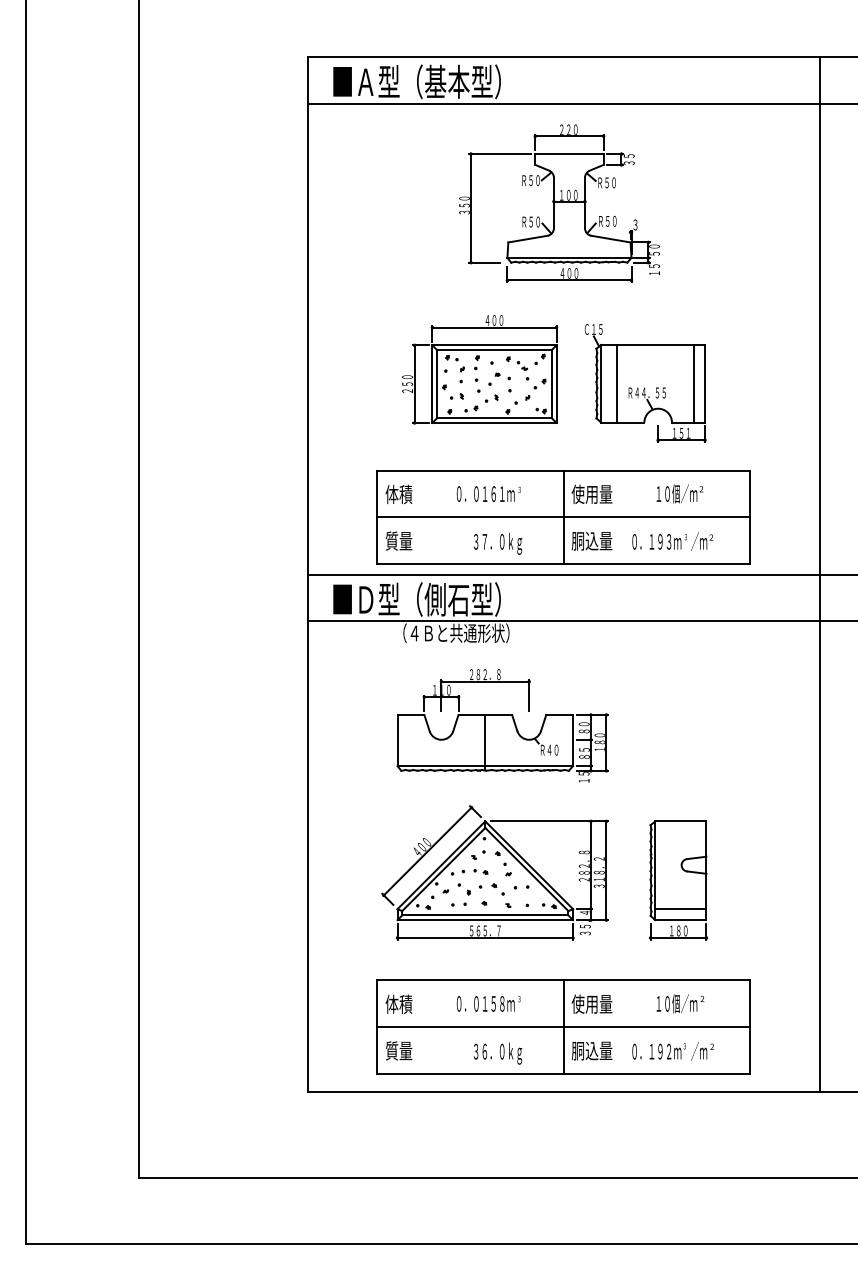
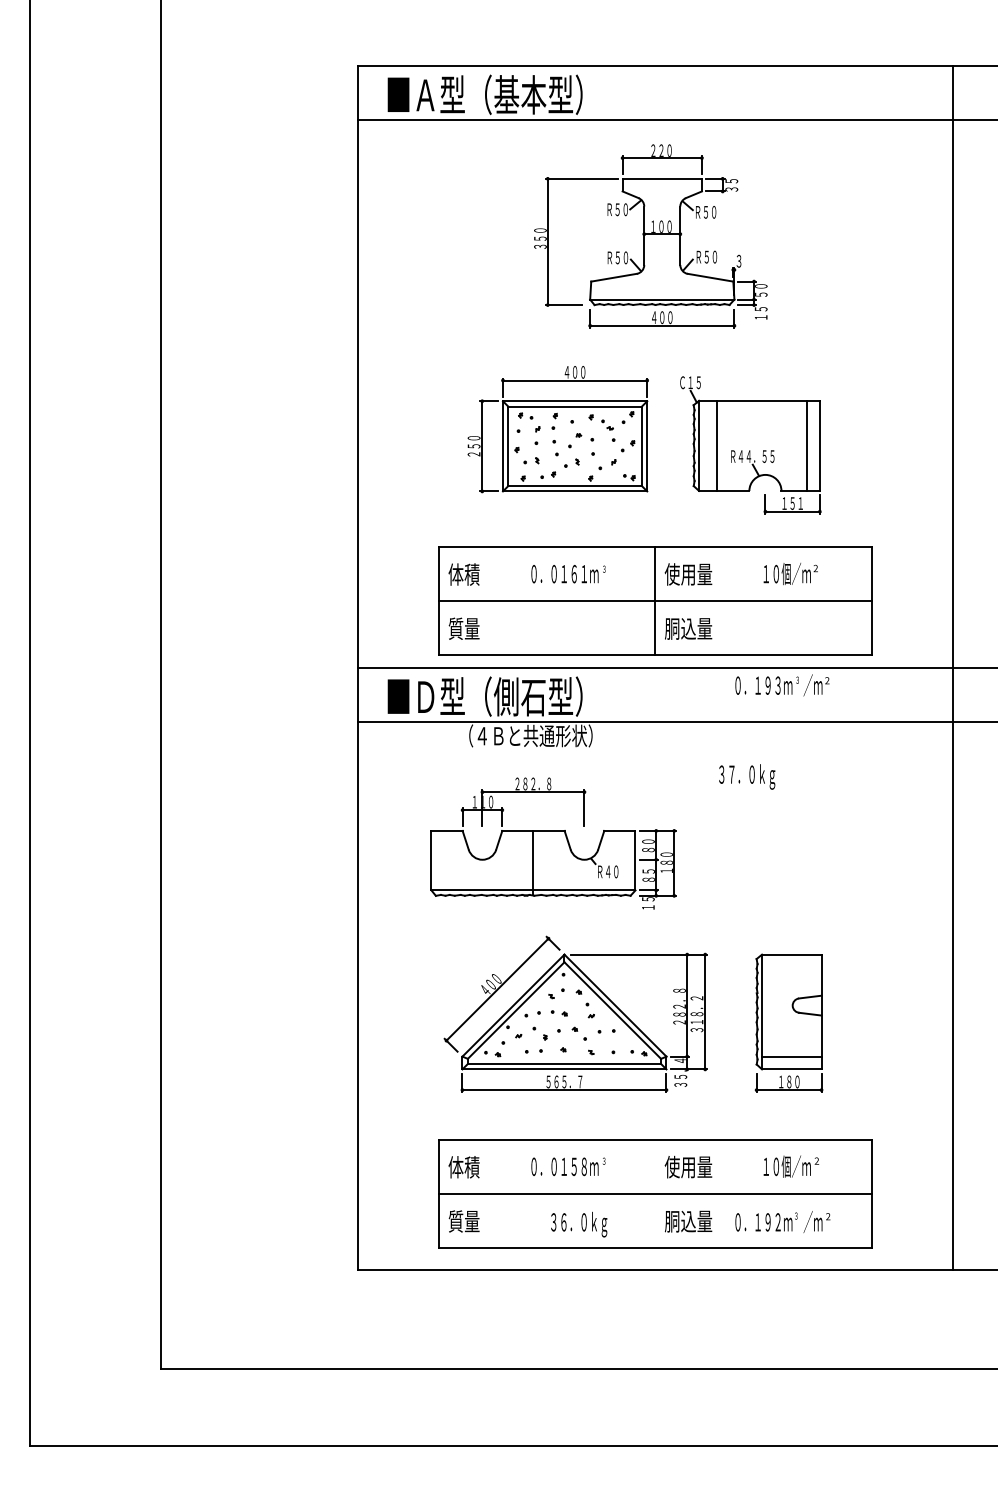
text: (672, 541) -> (782, 685), moved
text: (498, 543) -> (747, 776), moved
part: (502, 725) -> (553, 843), moved
line: (563, 1026) -> (655, 1193), removed

